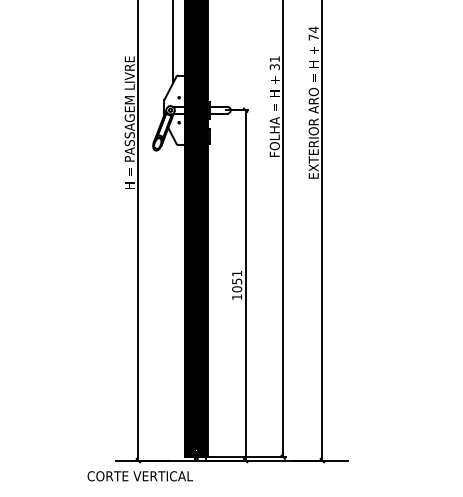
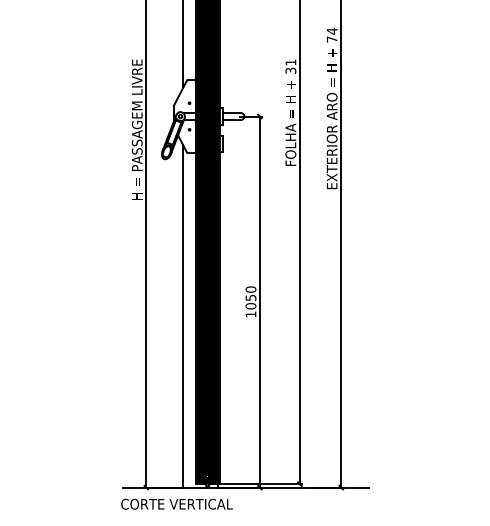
text: (237, 273) -> (251, 289), 1051 -> 1050
line: (172, 298) -> (182, 315), added
text: (139, 476) -> (176, 504), moved

